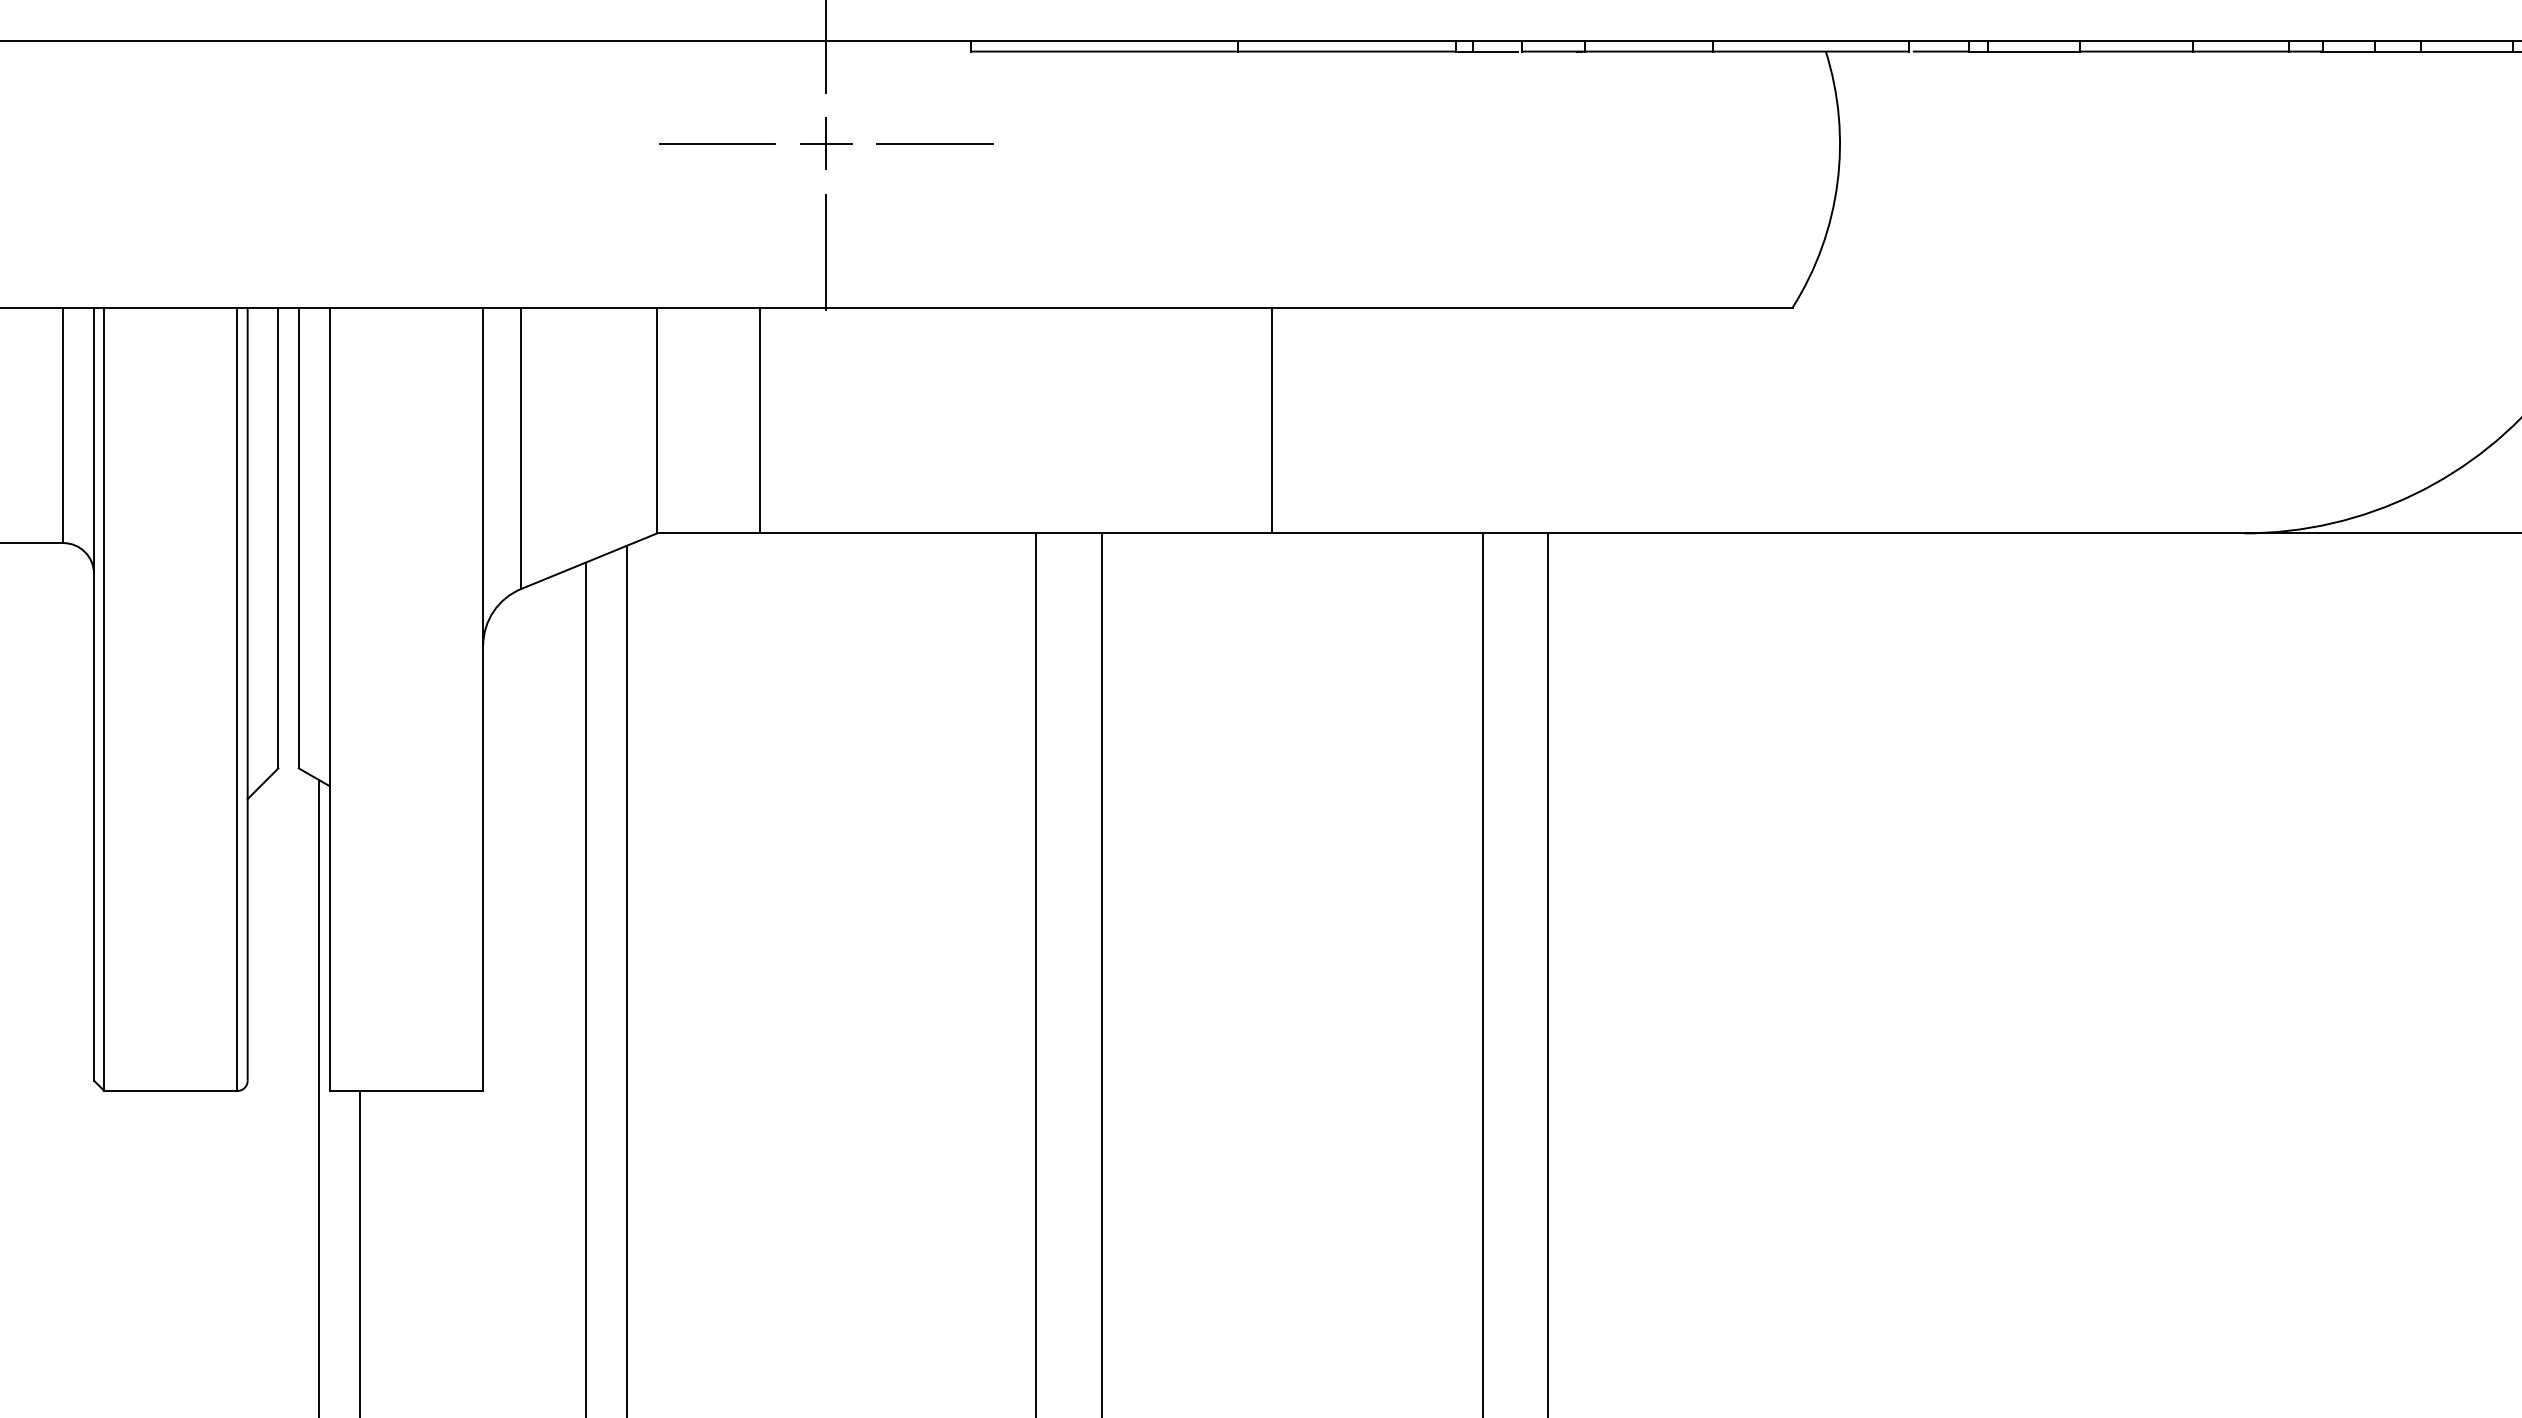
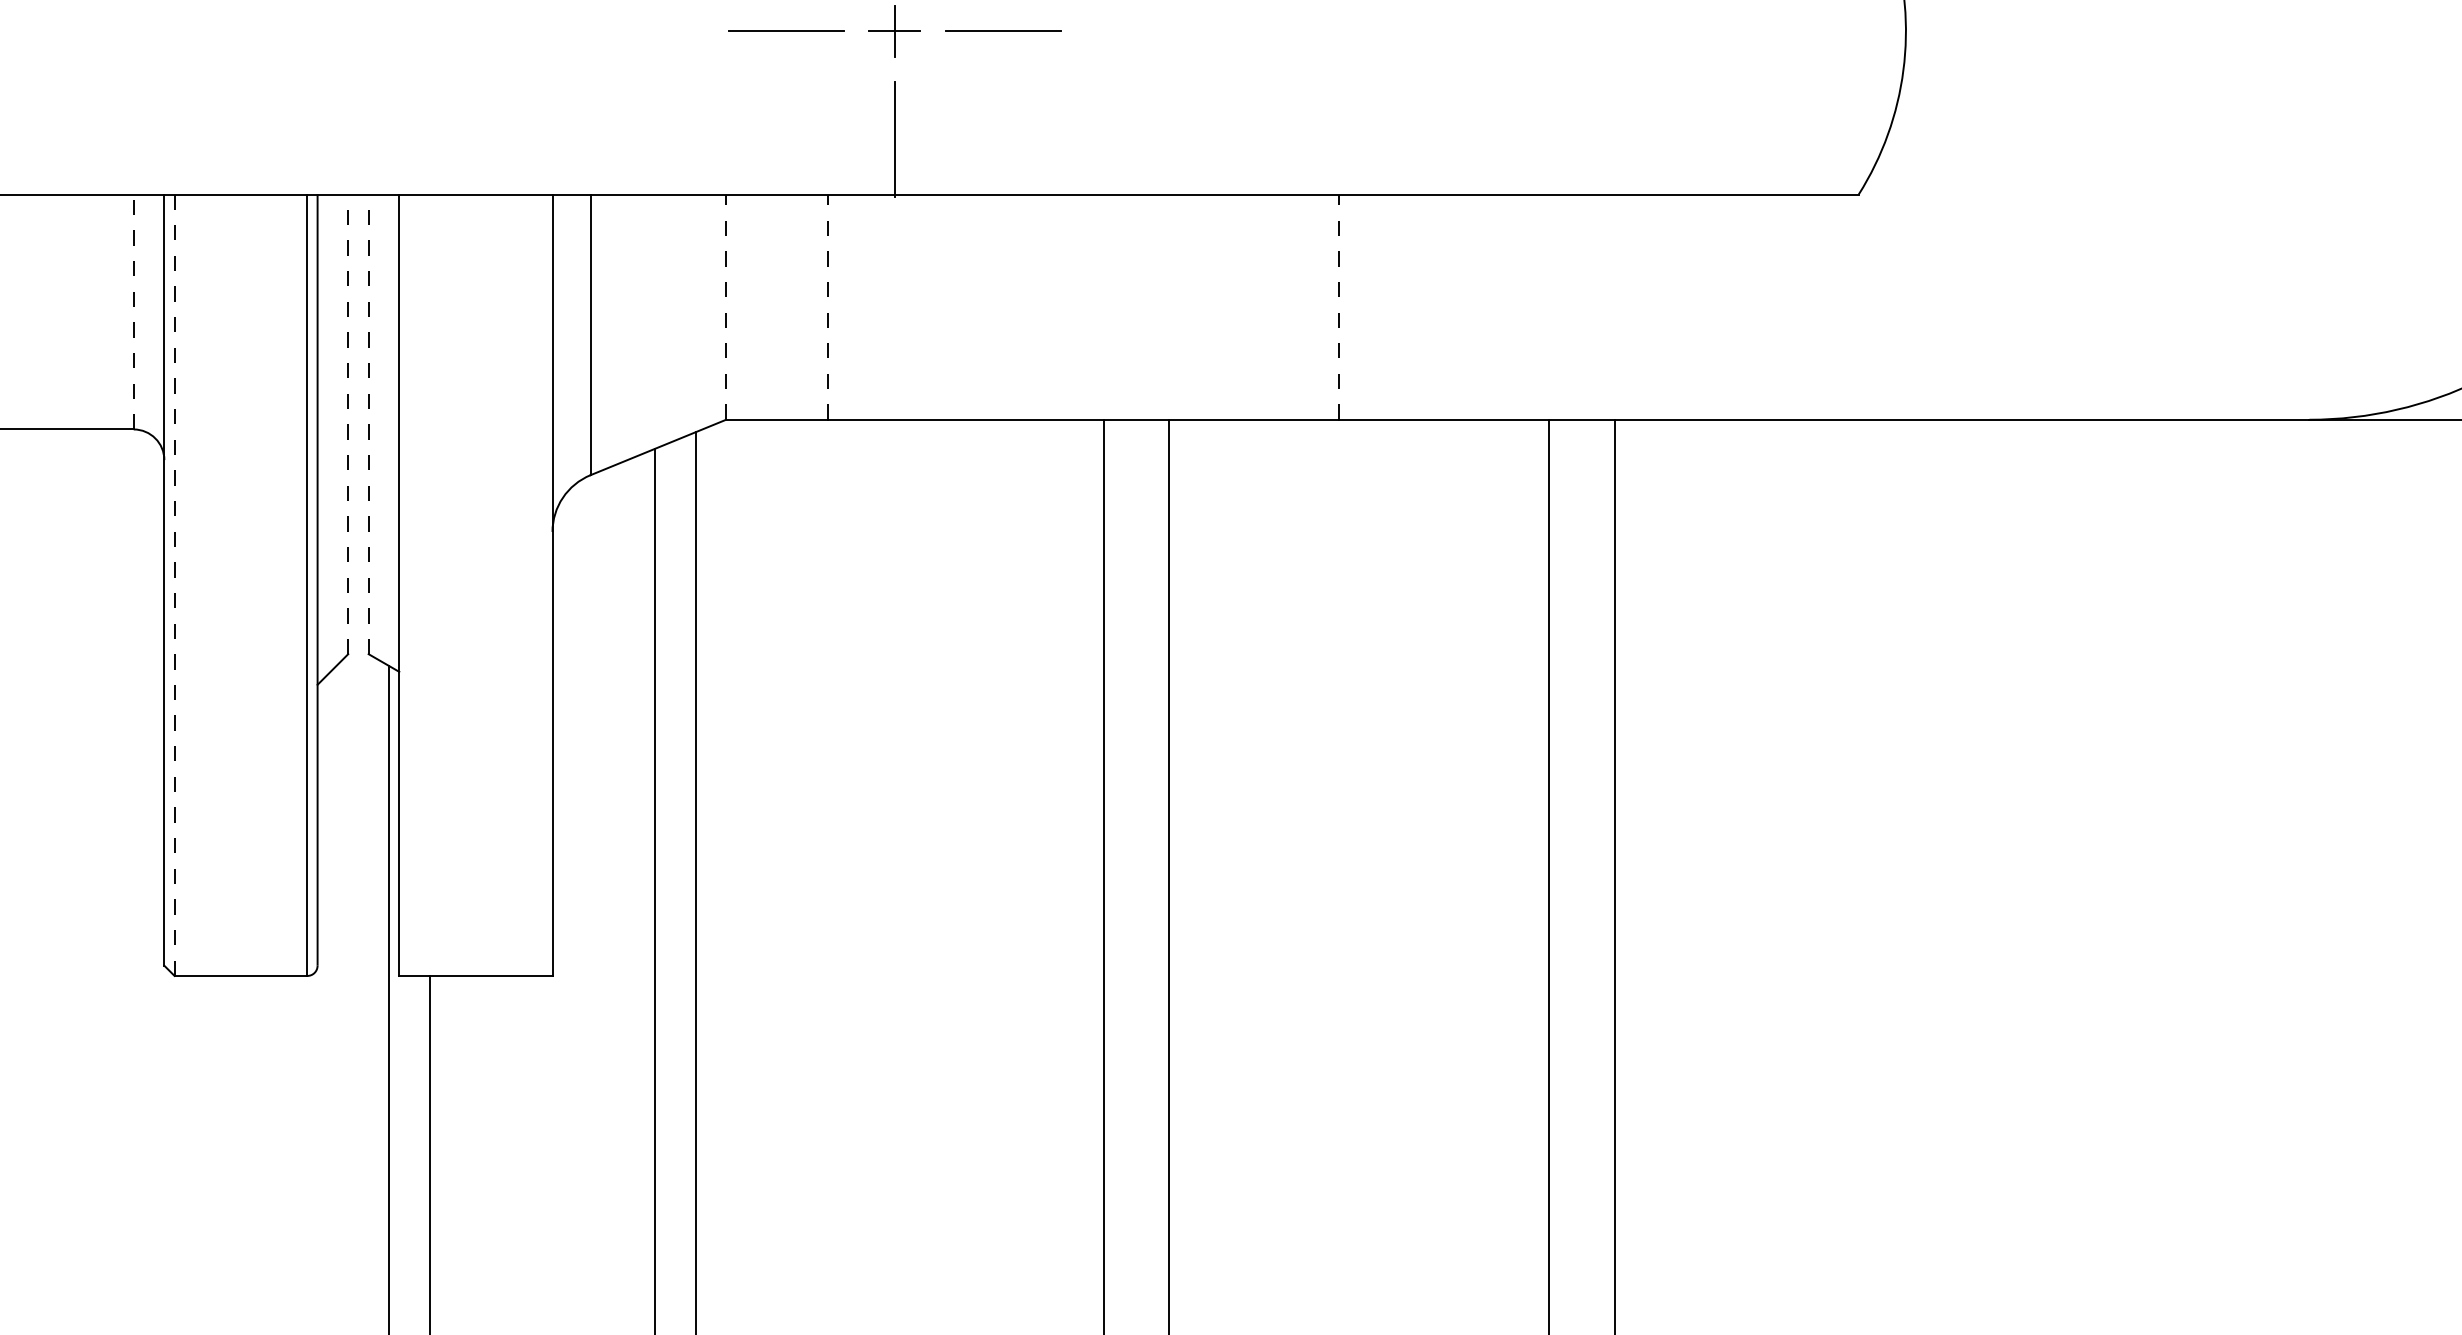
line: (657, 420) -> (726, 307), solid -> dashed
line: (759, 420) -> (828, 307), solid -> dashed
line: (1271, 420) -> (1338, 307), solid -> dashed
line: (63, 425) -> (133, 312), solid -> dashed
line: (278, 537) -> (348, 423), solid -> dashed
line: (298, 537) -> (368, 423), solid -> dashed
line: (104, 699) -> (174, 585), solid -> dashed

